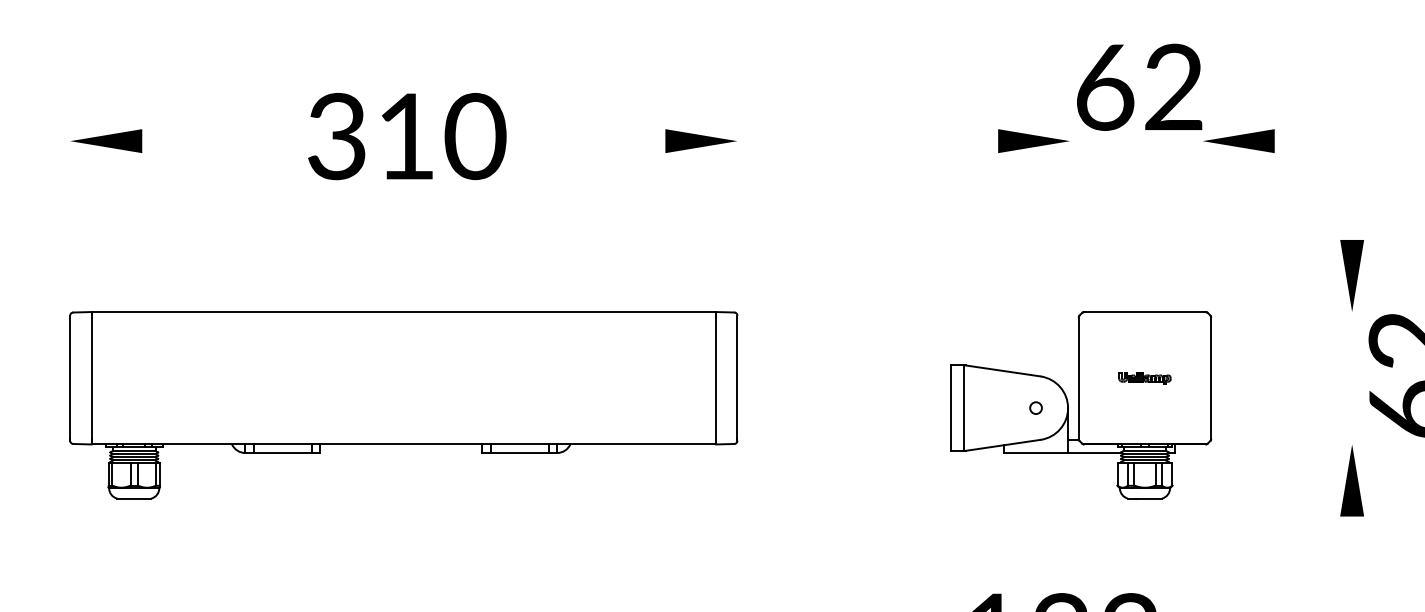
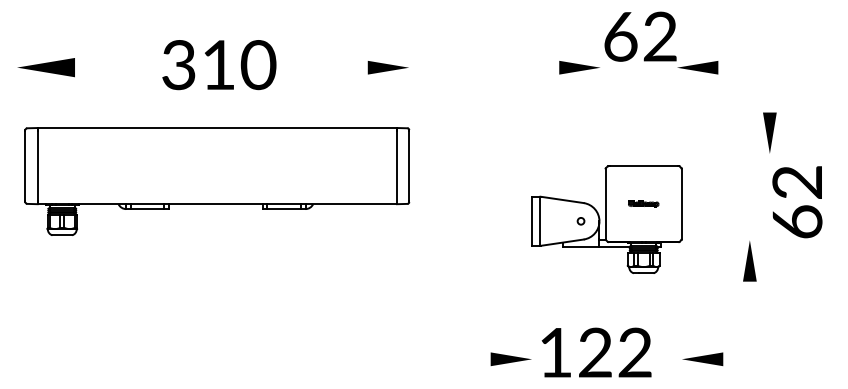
part: (106, 140) -> (46, 67), size x1.4
part: (1351, 274) -> (769, 132), moved
part: (404, 405) -> (217, 181), moved
part: (1351, 481) -> (749, 261), moved

